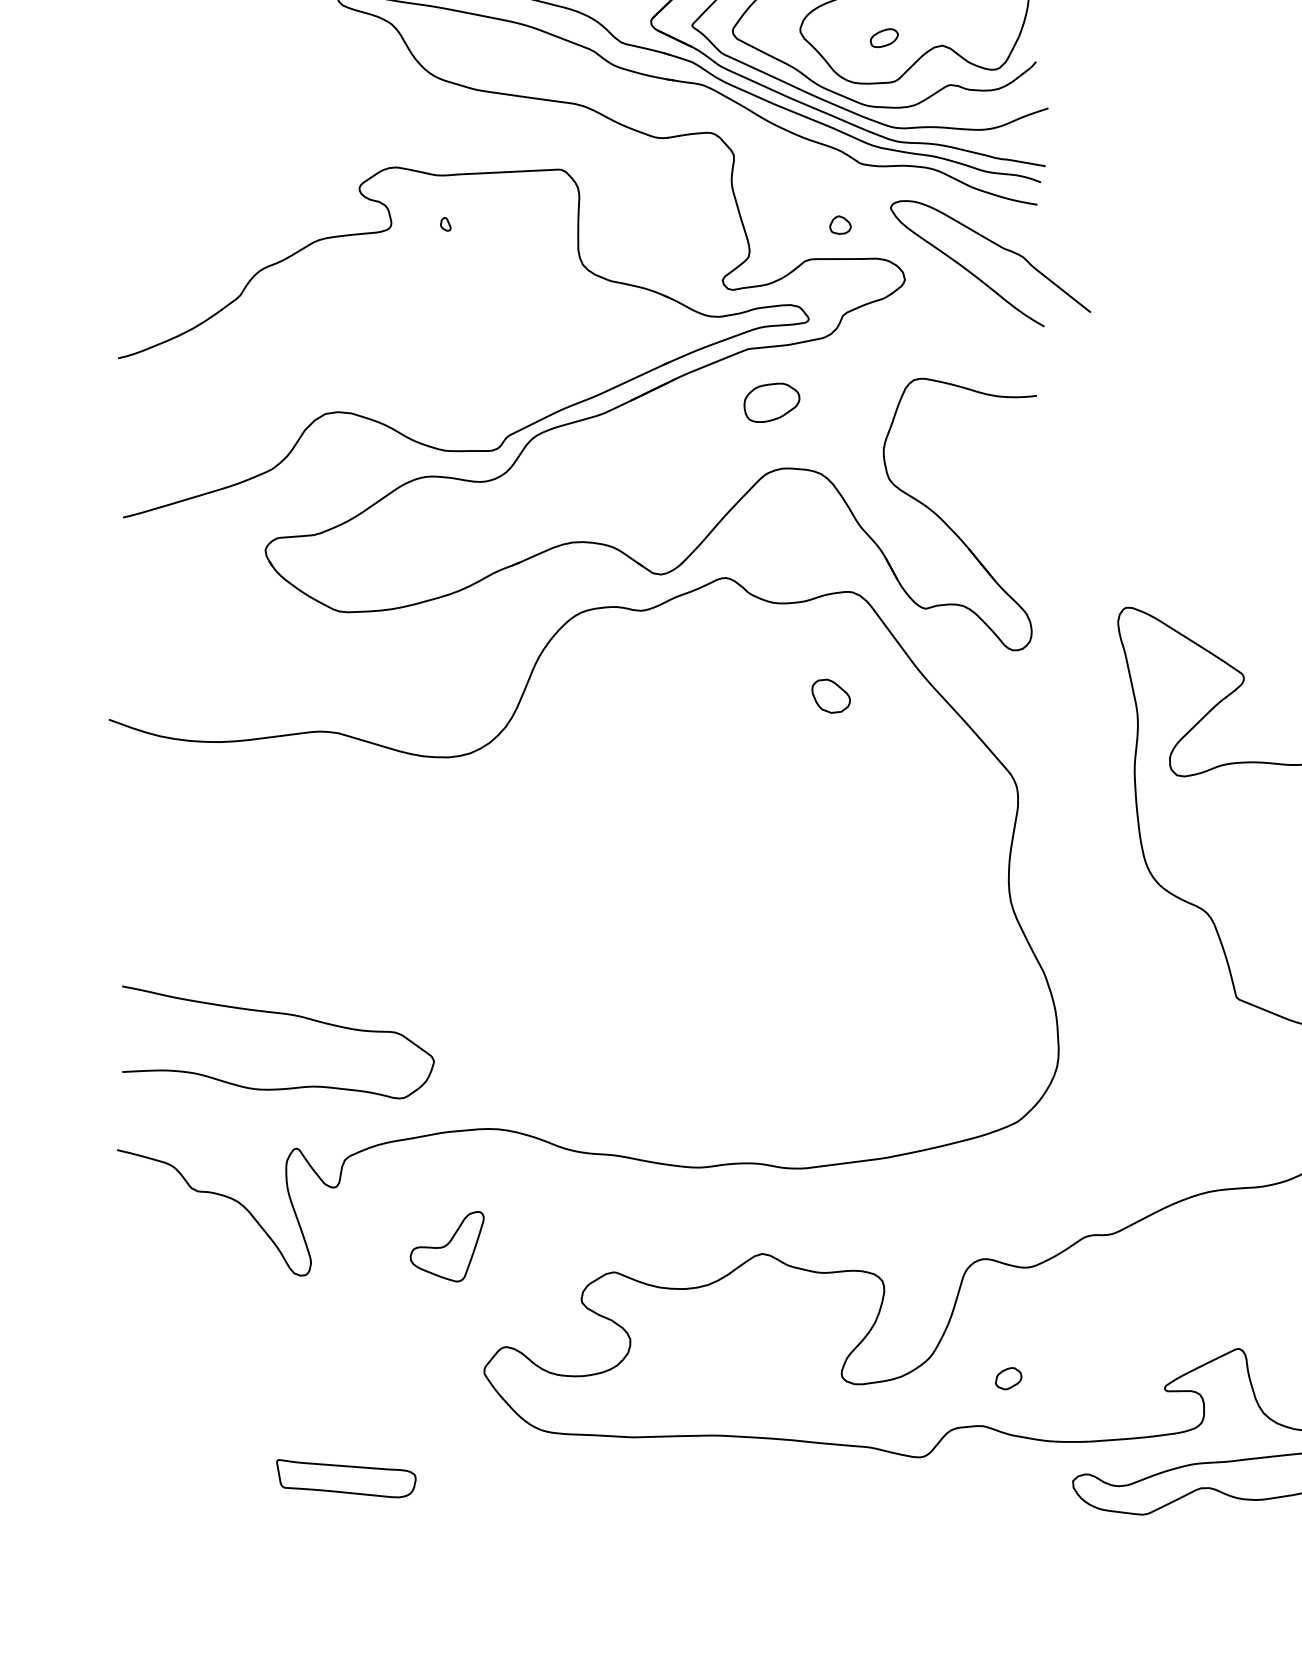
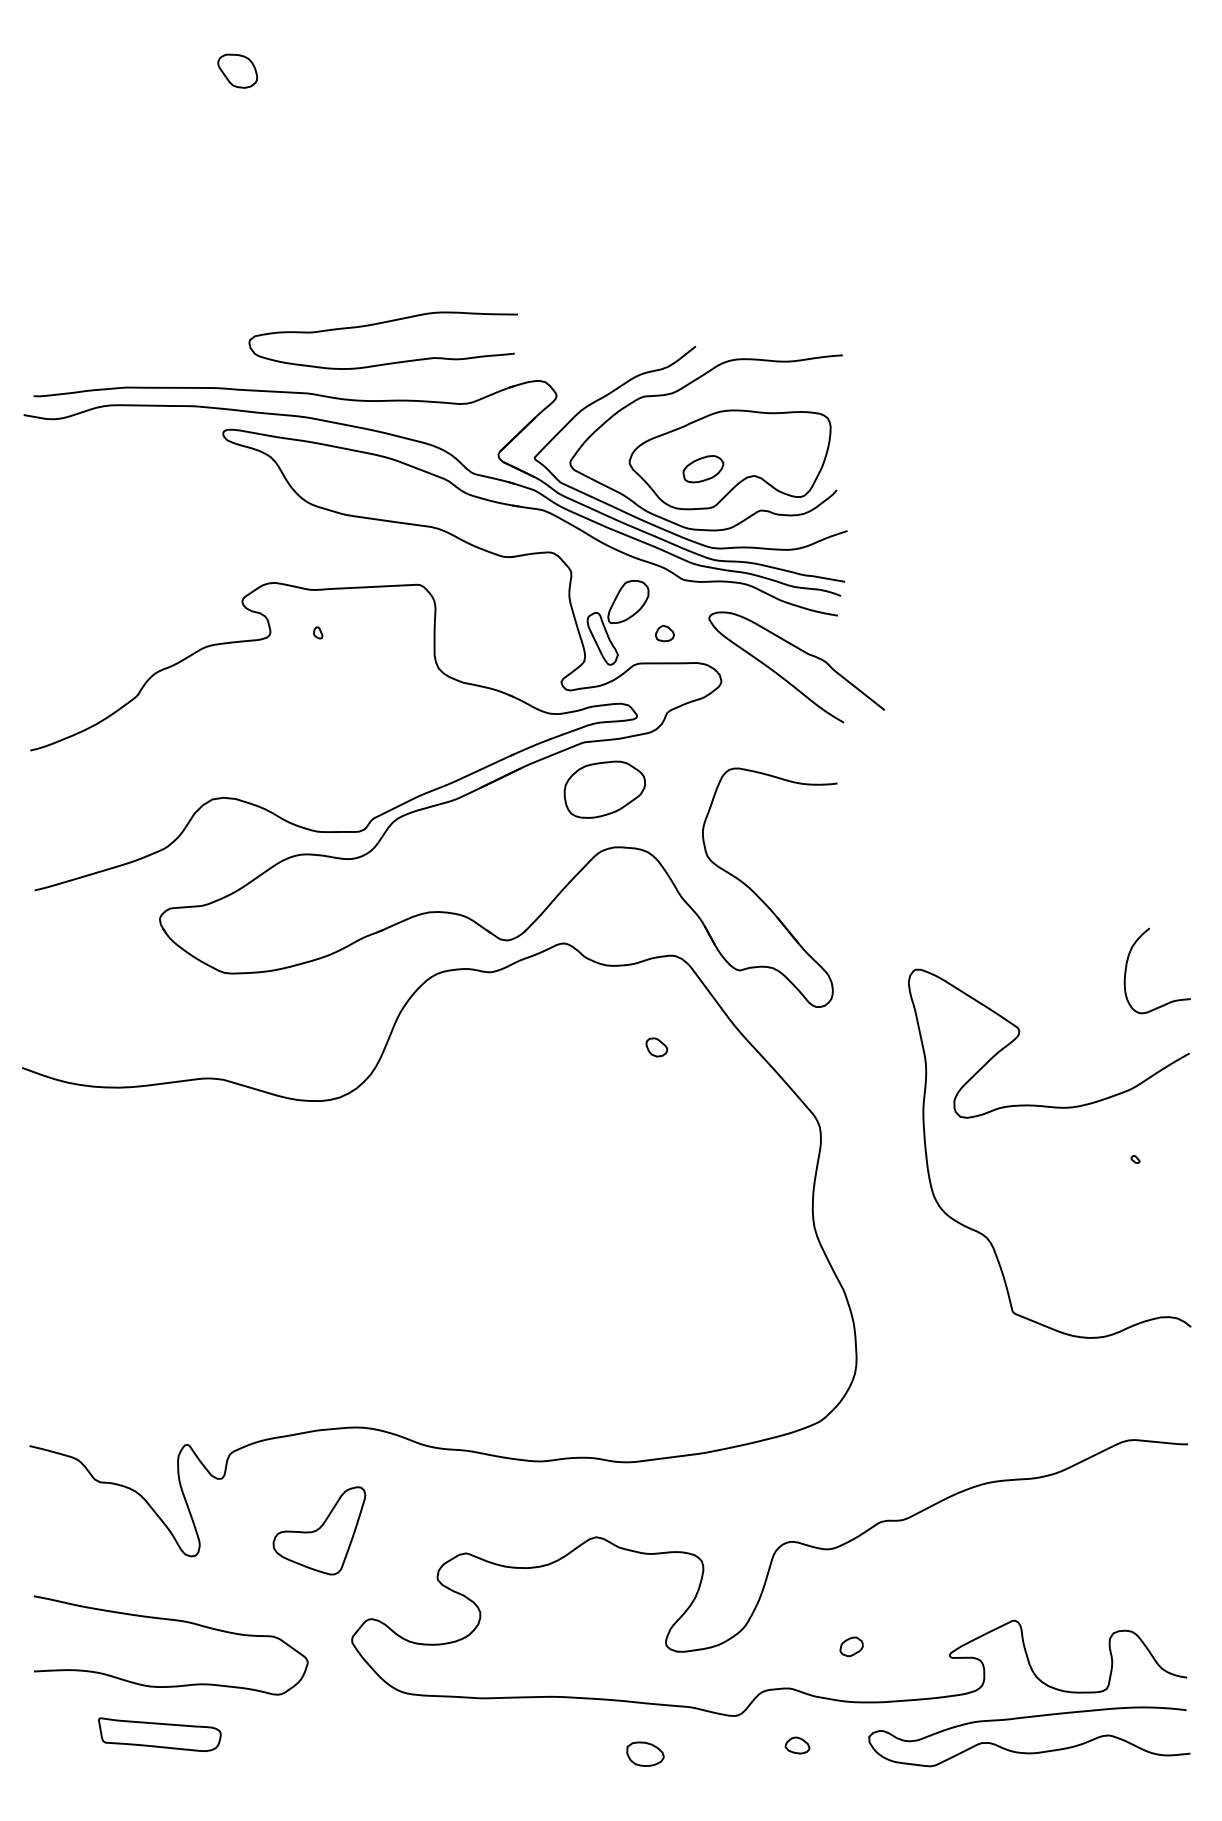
part: (884, 38) -> (703, 469), size x1.67
part: (786, 212) -> (617, 622), added
part: (771, 402) -> (604, 789), size x1.67
part: (830, 696) -> (656, 1047), size x0.62
curve: (283, 1015) -> (175, 1621), moved
part: (447, 1246) -> (319, 1530), size x1.43
part: (1008, 1378) -> (851, 1646), moved
part: (345, 1478) -> (159, 1734), moved
part: (991, 1490) -> (797, 1745), added
part: (818, 1500) -> (645, 1753), added

